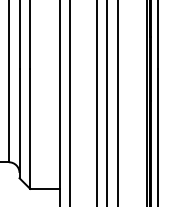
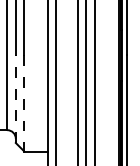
line: (19, 123) -> (15, 99), solid -> dashed
line: (30, 128) -> (24, 103), solid -> dashed

